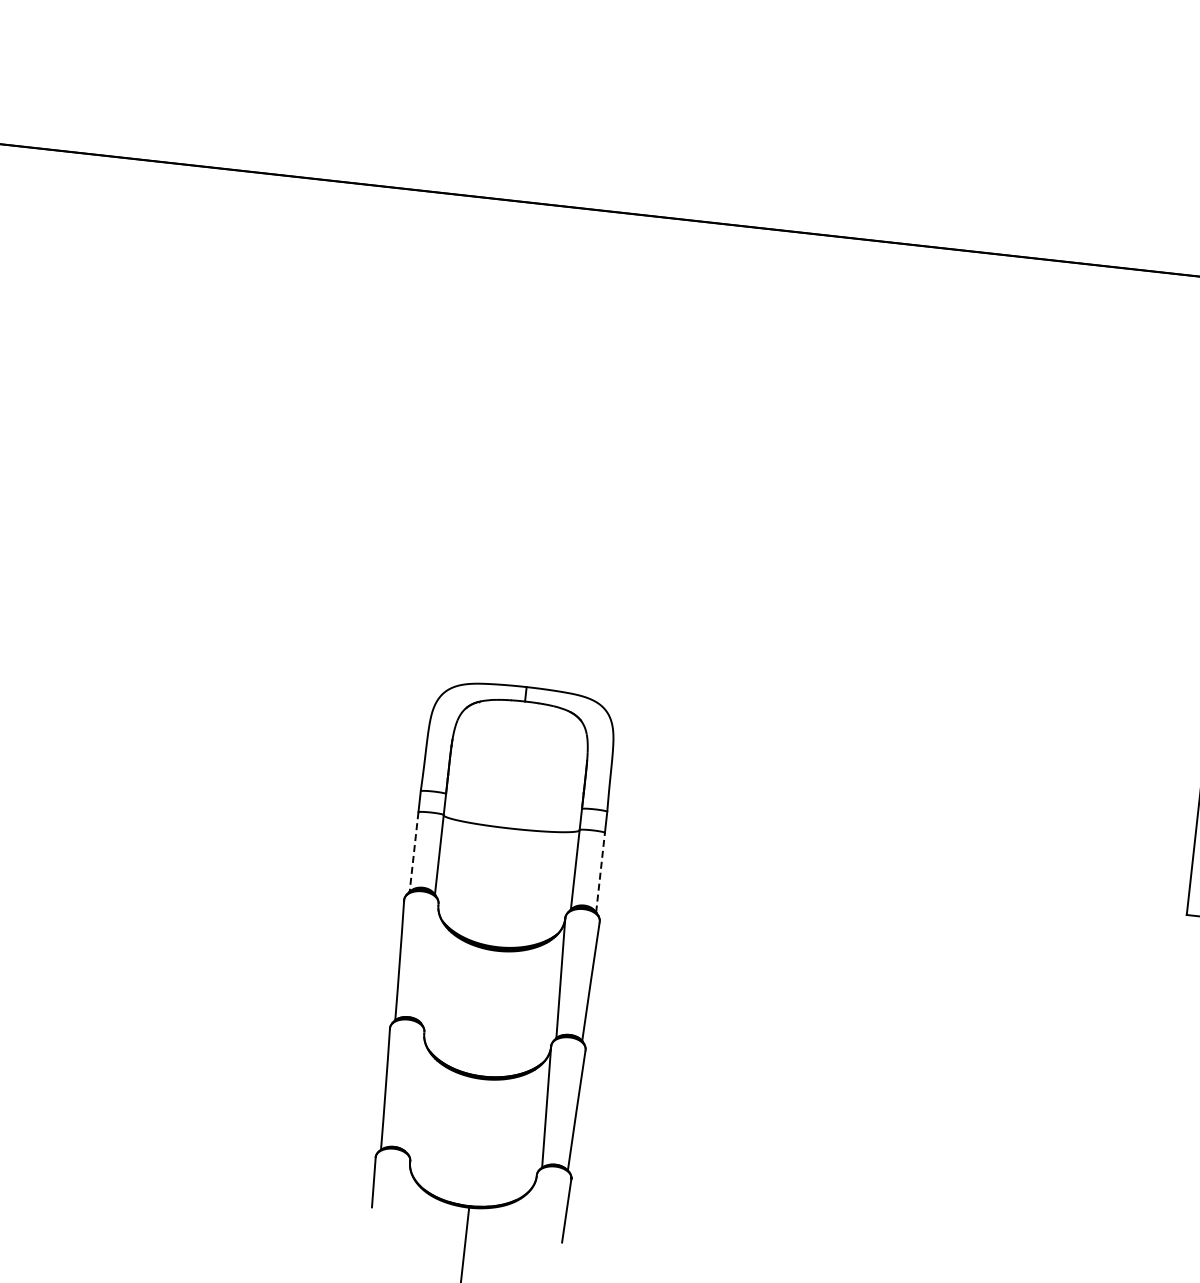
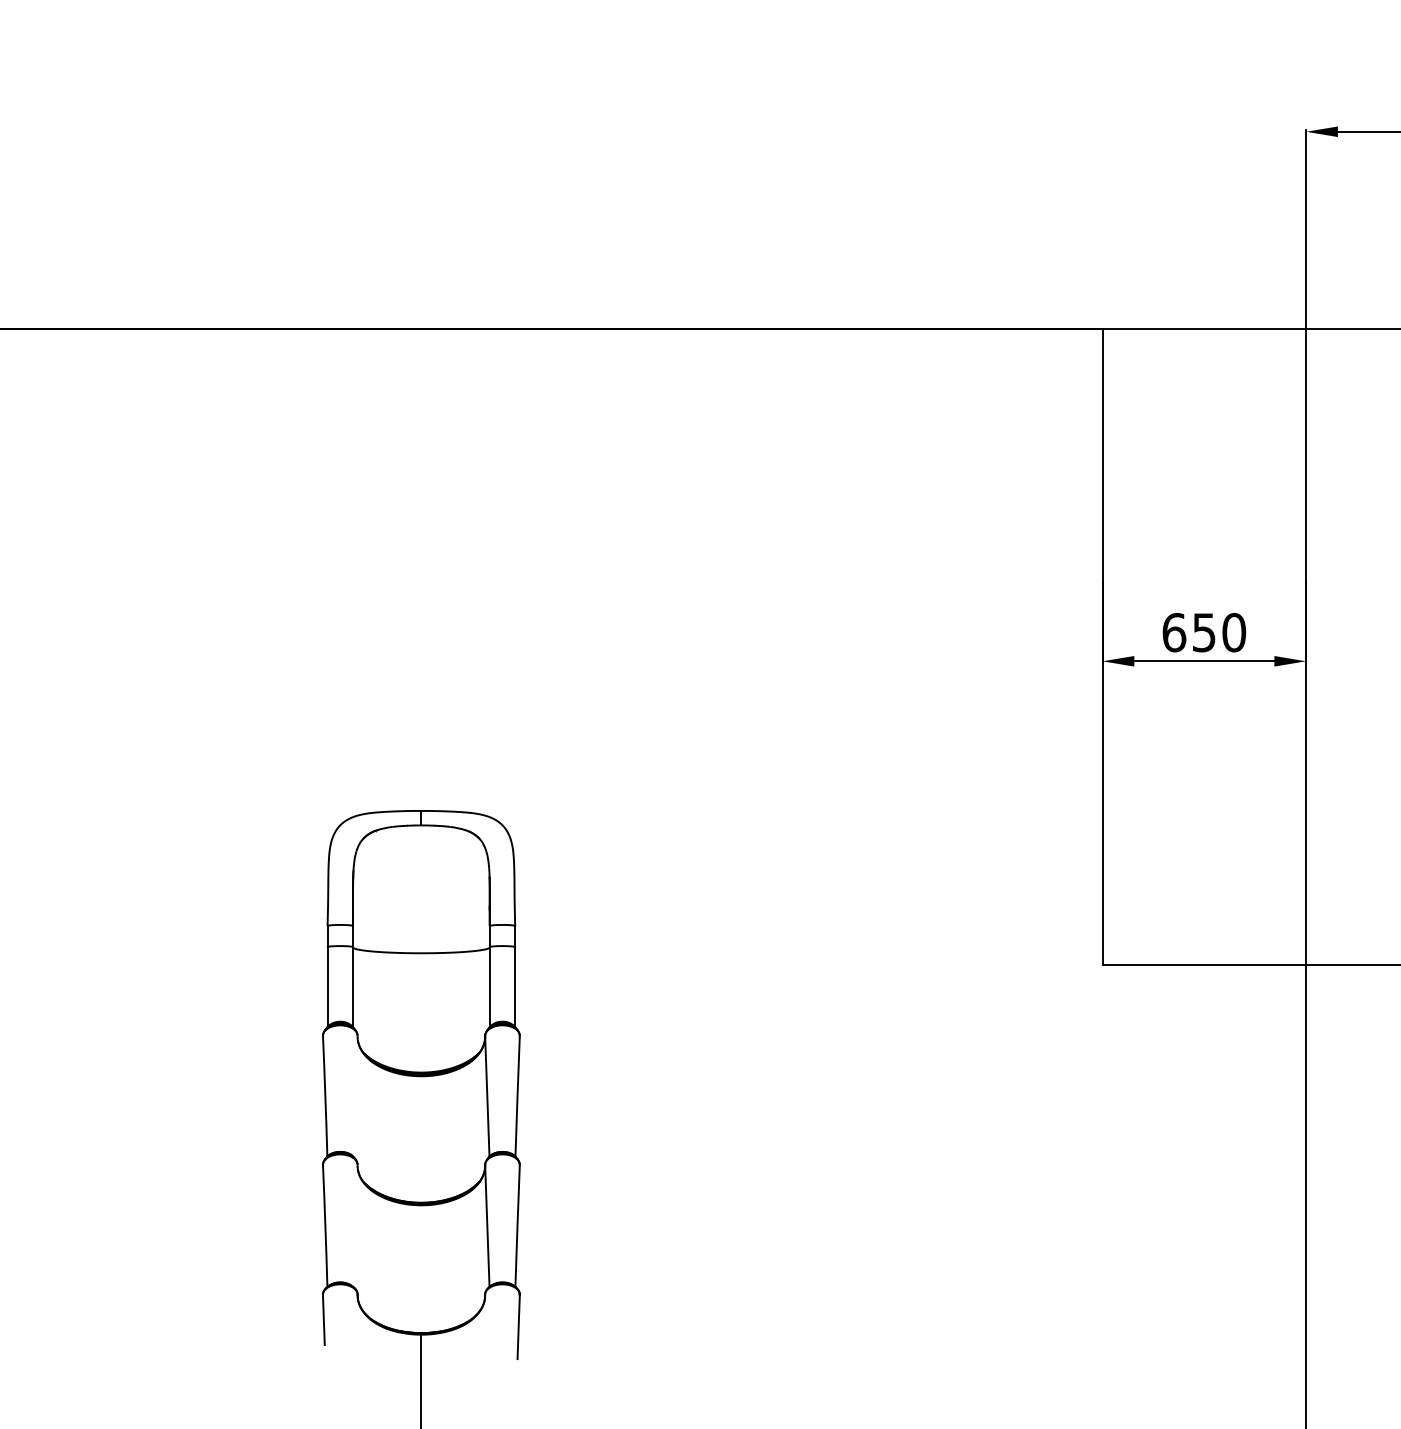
line: (413, 852) -> (327, 987), dashed -> solid
line: (600, 871) -> (515, 986), dashed -> solid

